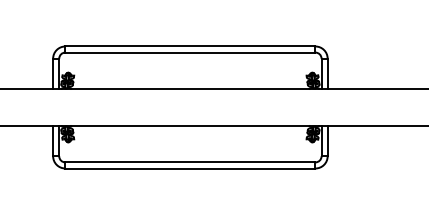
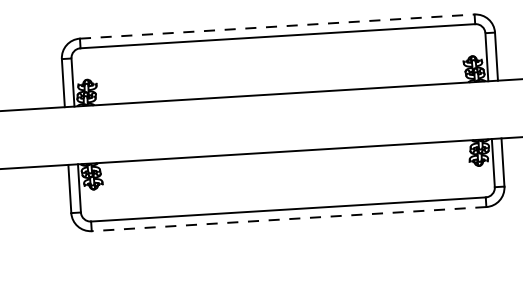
line: (190, 46) -> (277, 26), solid -> dashed
line: (189, 168) -> (287, 219), solid -> dashed

